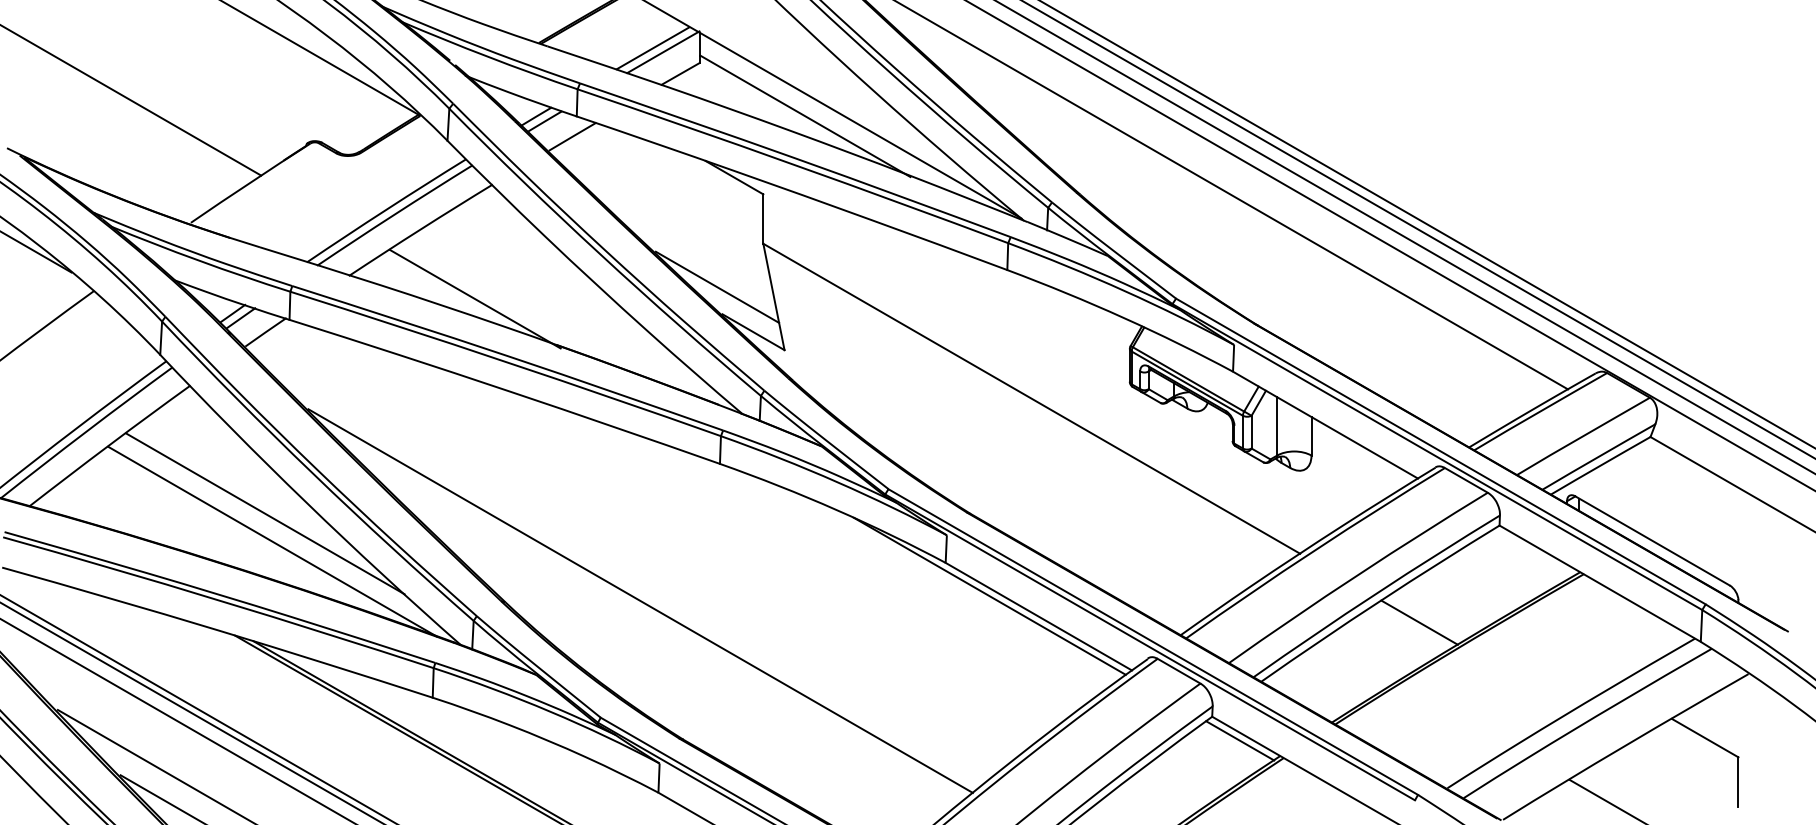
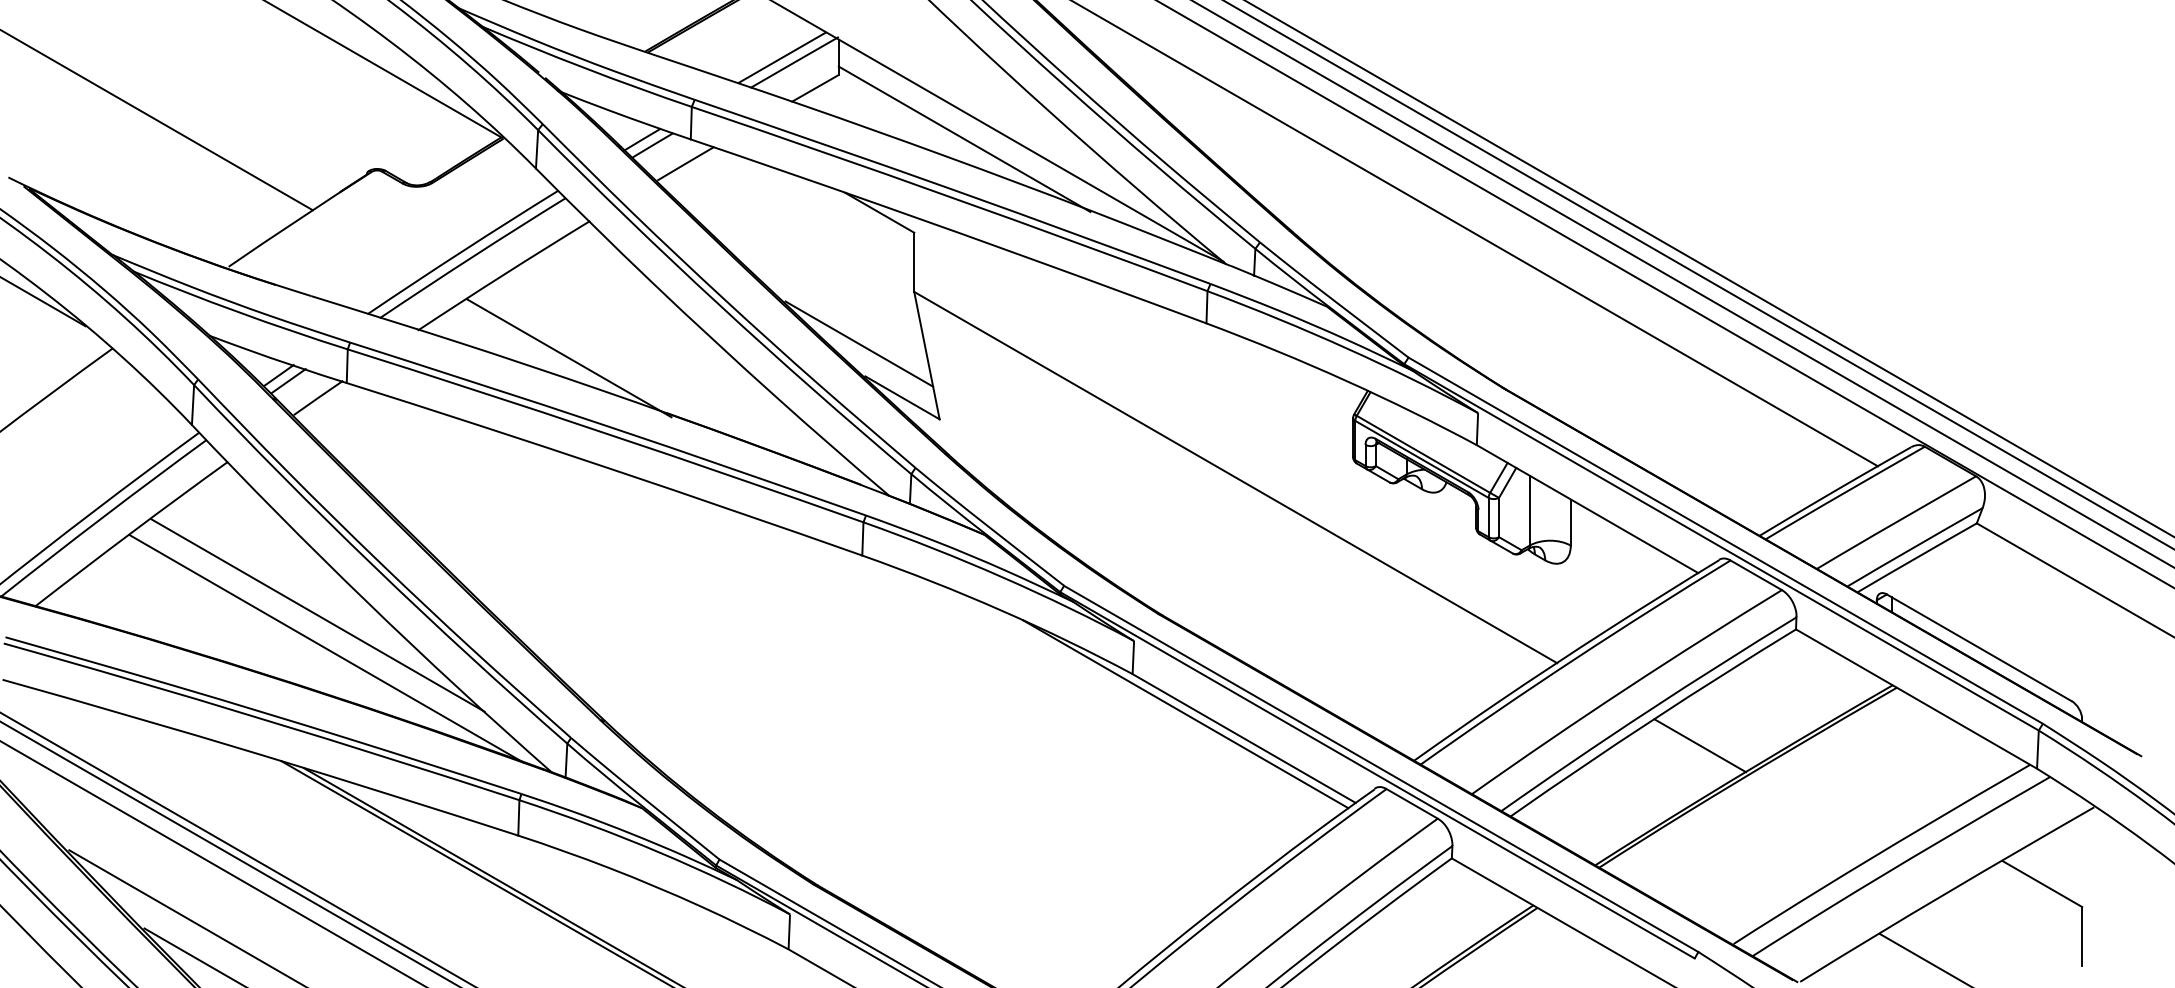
line: (640, 600) -> (767, 719), removed
line: (1240, 740) -> (1485, 886), removed

